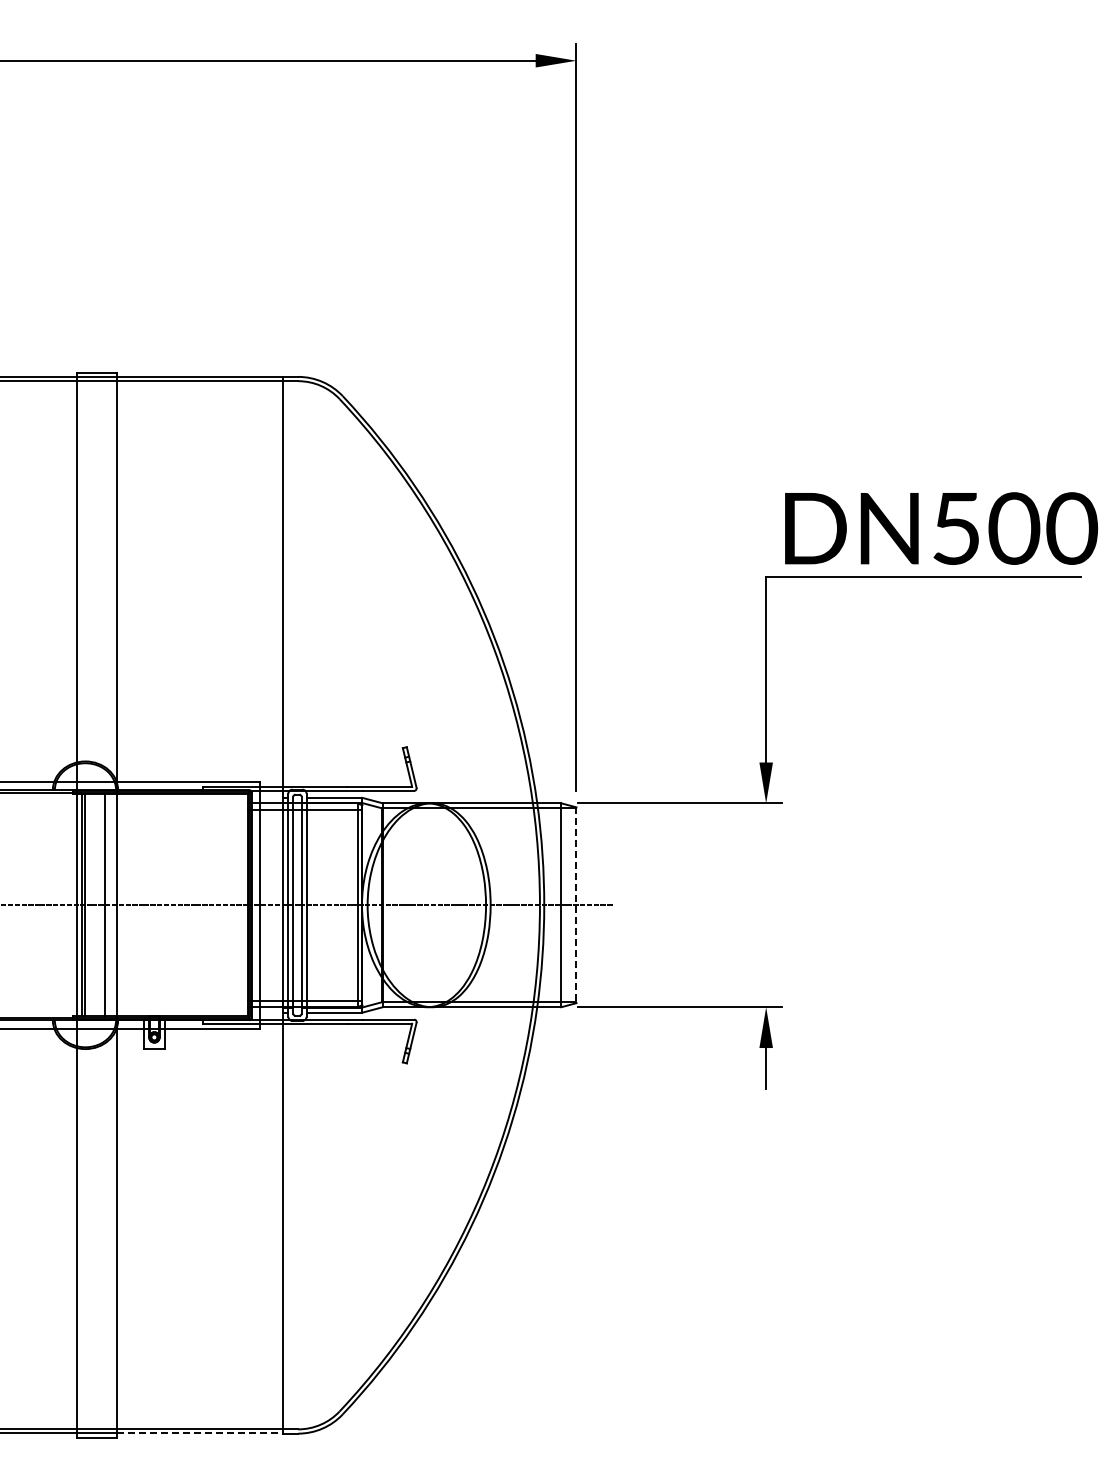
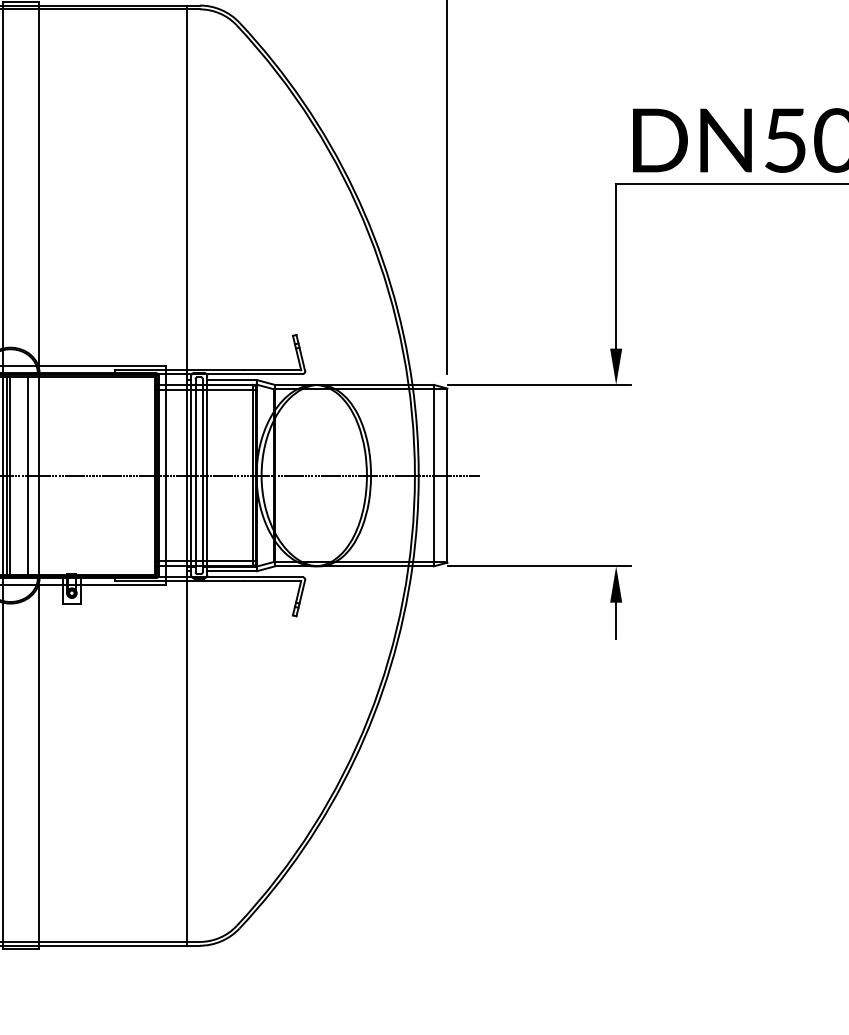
line: (576, 905) -> (447, 475), dashed -> solid
line: (200, 1433) -> (112, 945), dashed -> solid

